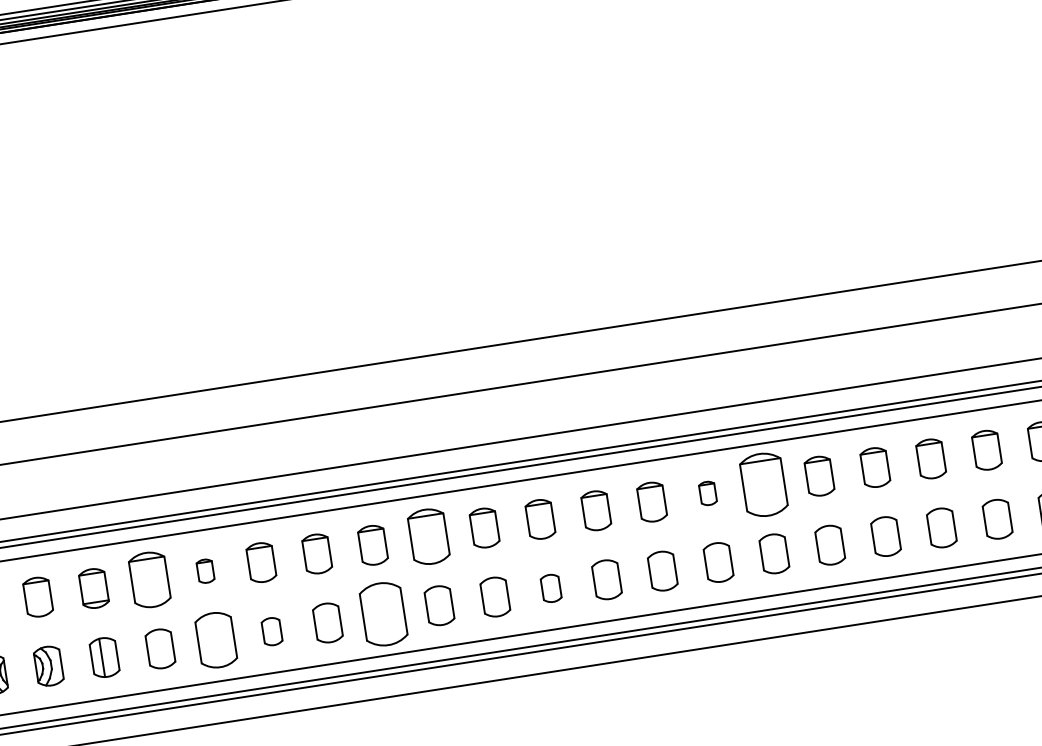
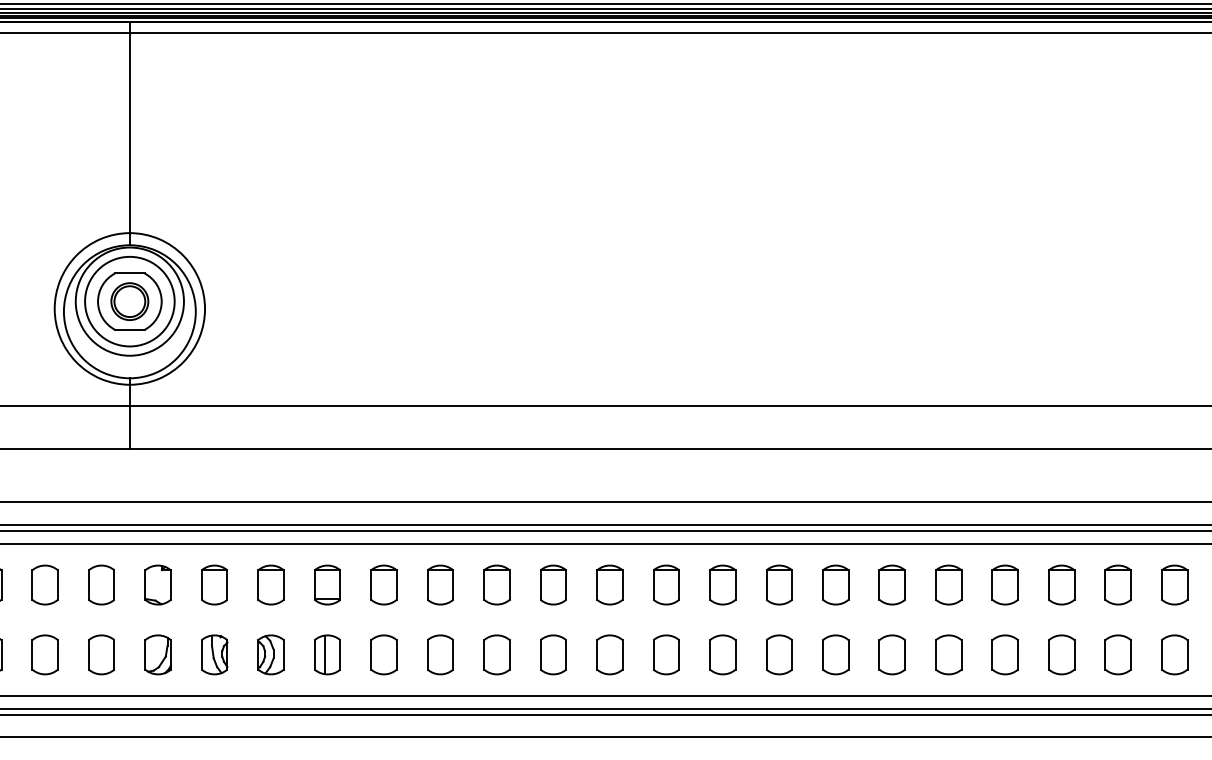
part: (762, 484) -> (1004, 584), size x0.62
part: (707, 493) -> (948, 584), size x1.67
part: (428, 536) -> (666, 584), size x0.71
part: (205, 570) -> (440, 584), size x1.67
part: (149, 579) -> (383, 584), size x0.71
part: (551, 588) -> (779, 654), size x1.43
part: (383, 614) -> (609, 654), size x0.62
part: (271, 631) -> (496, 654), size x1.43
part: (216, 639) -> (440, 654), size x0.71

